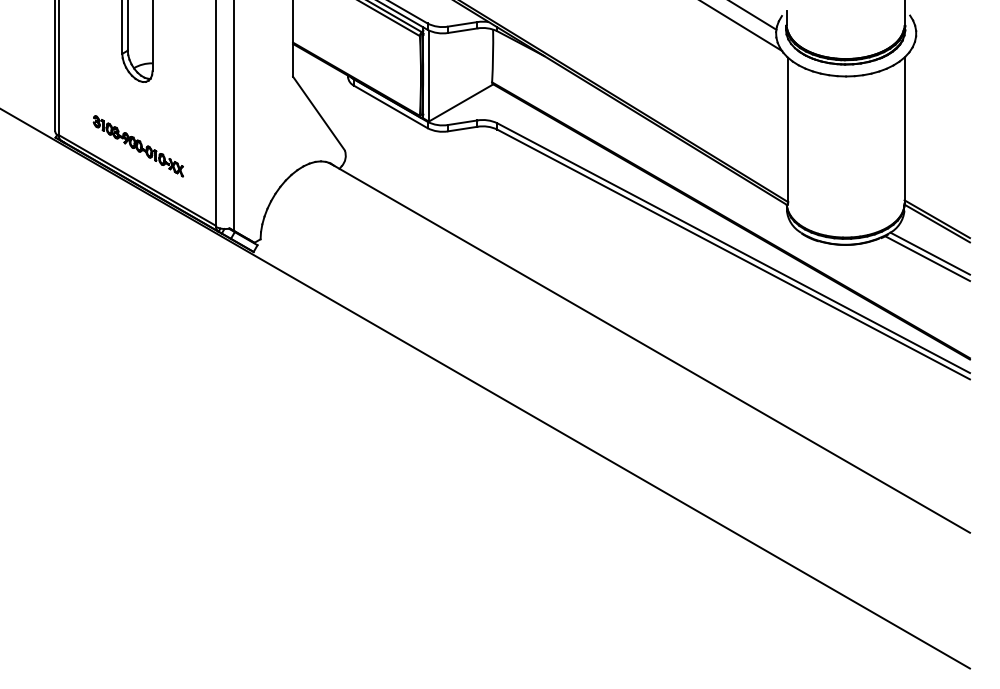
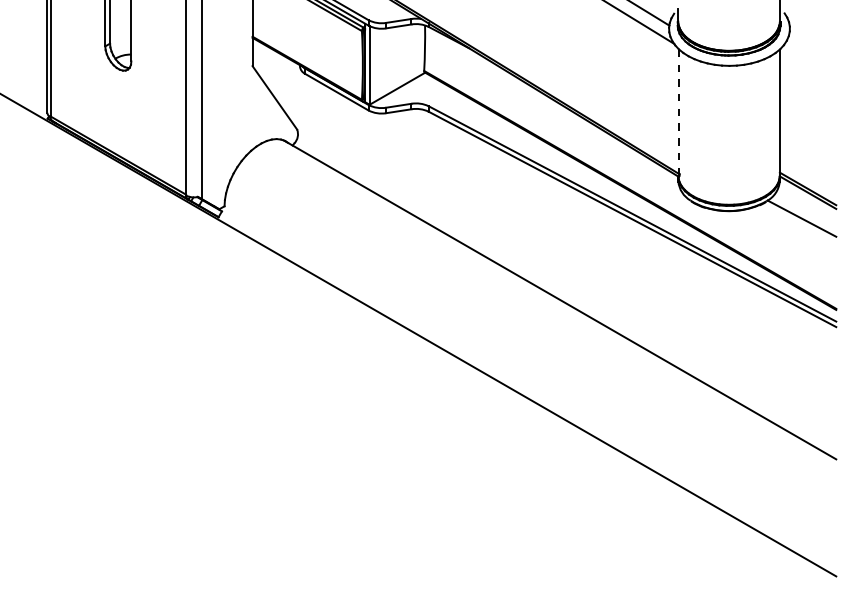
line: (788, 130) -> (679, 112), solid -> dashed
part: (137, 146) -> (118, 126), removed
line: (927, 258) -> (799, 222), removed

